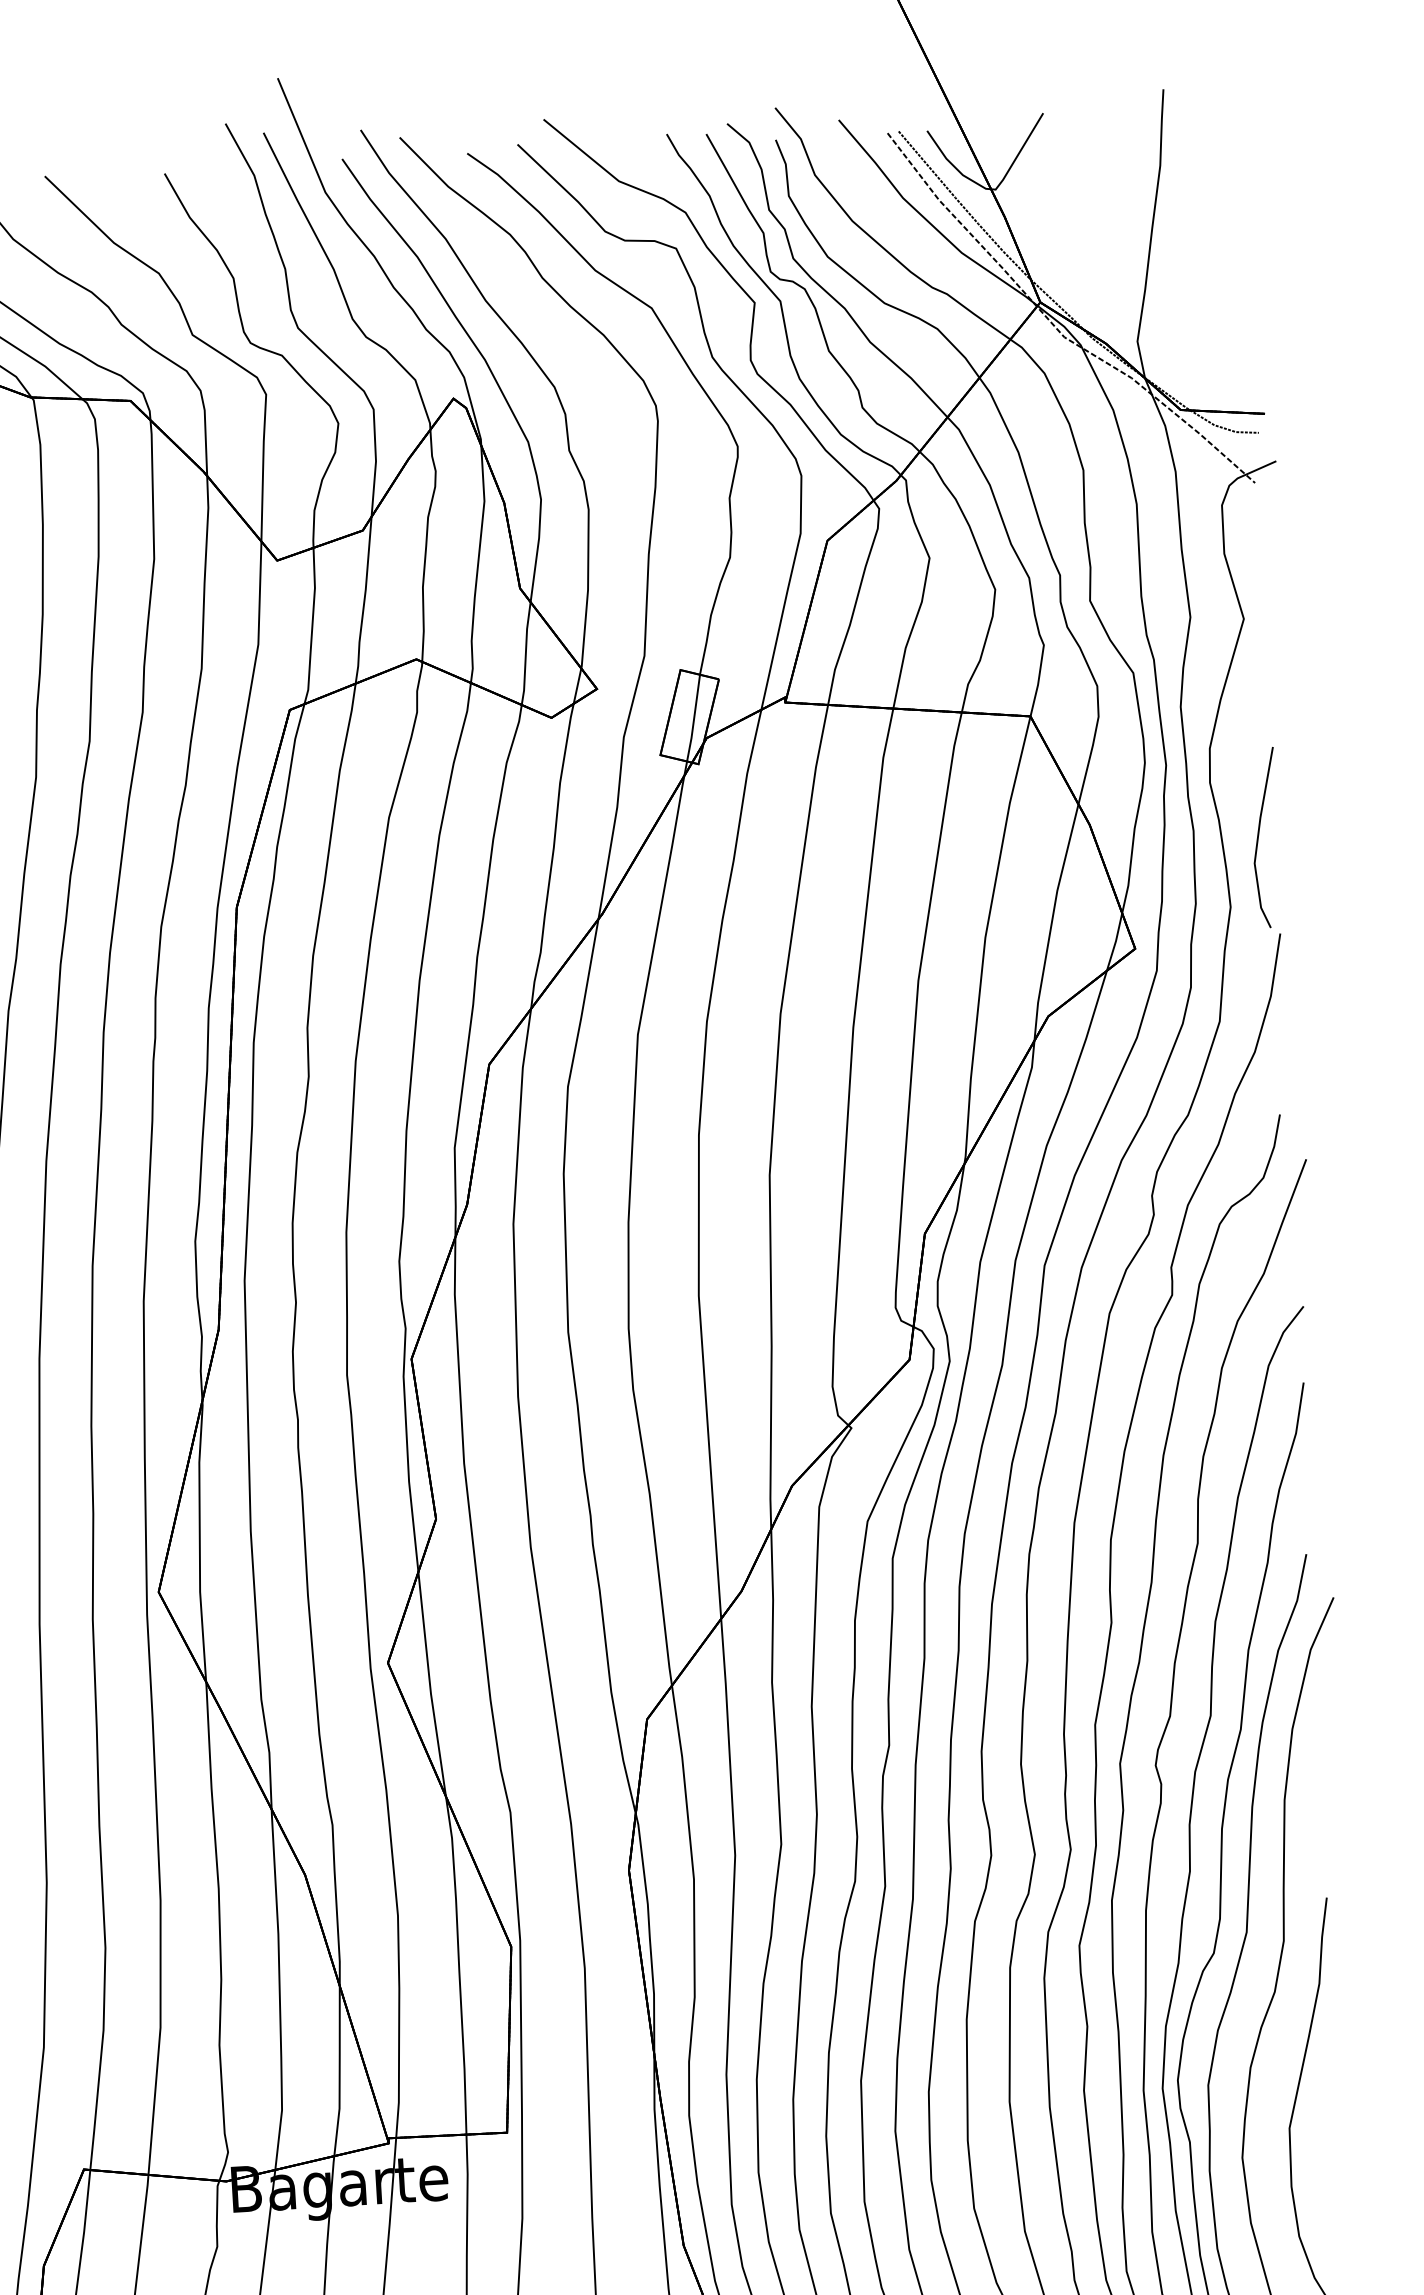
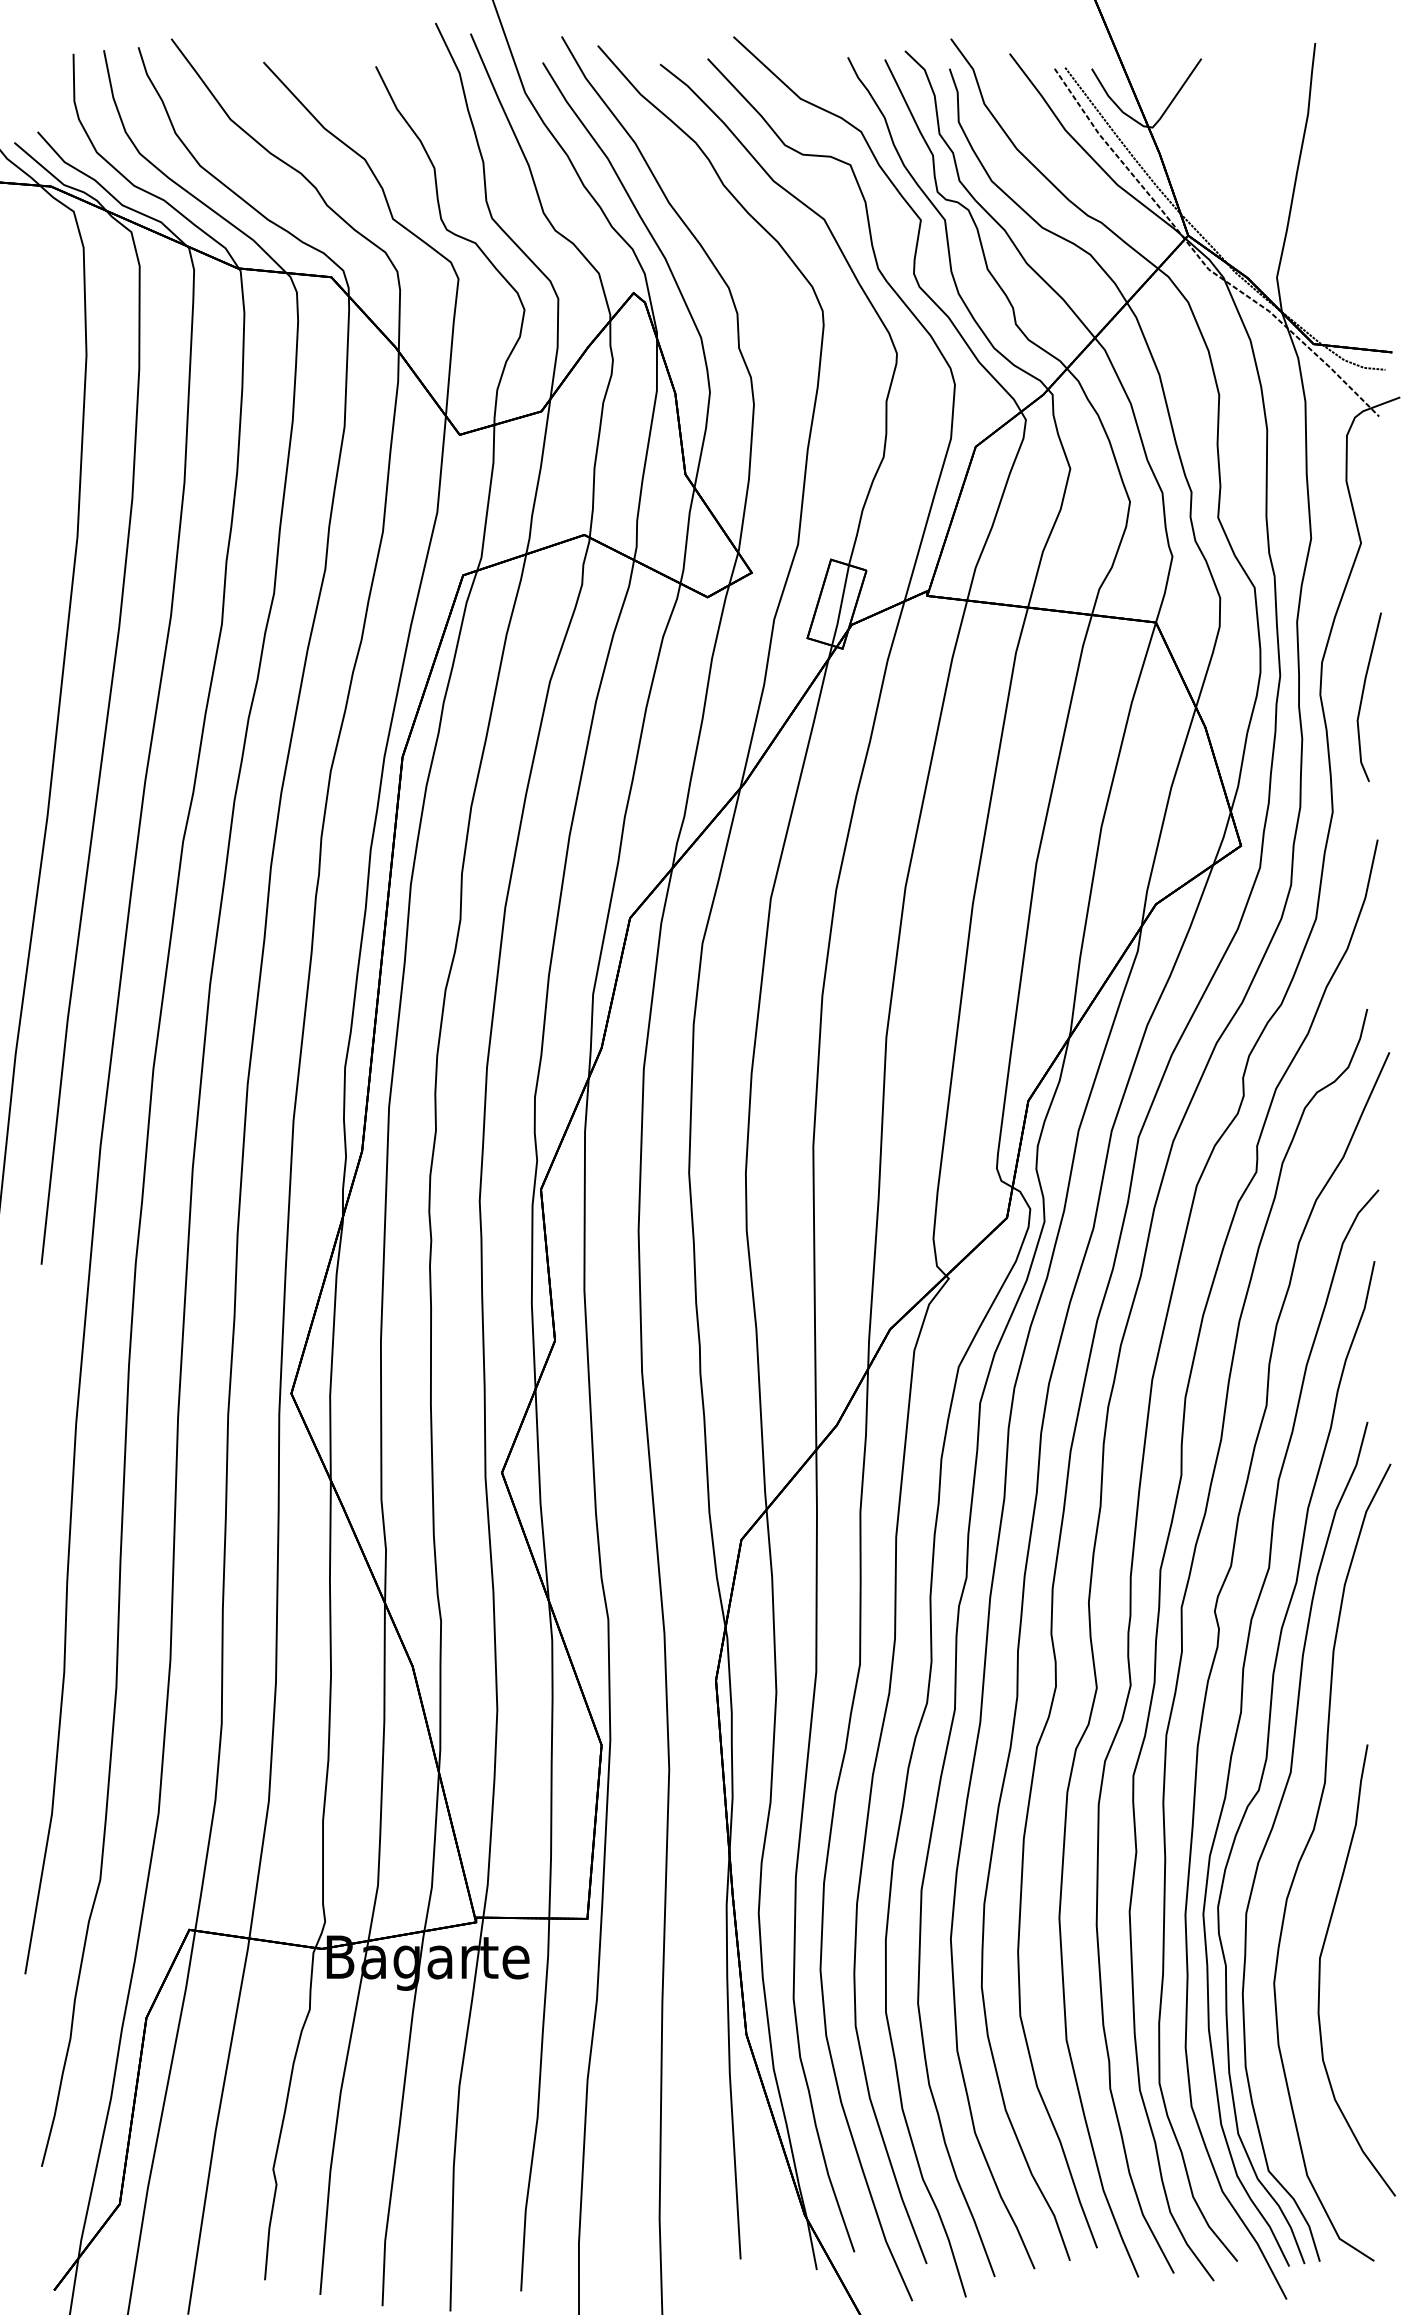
line: (1259, 836) -> (1363, 695), moved

